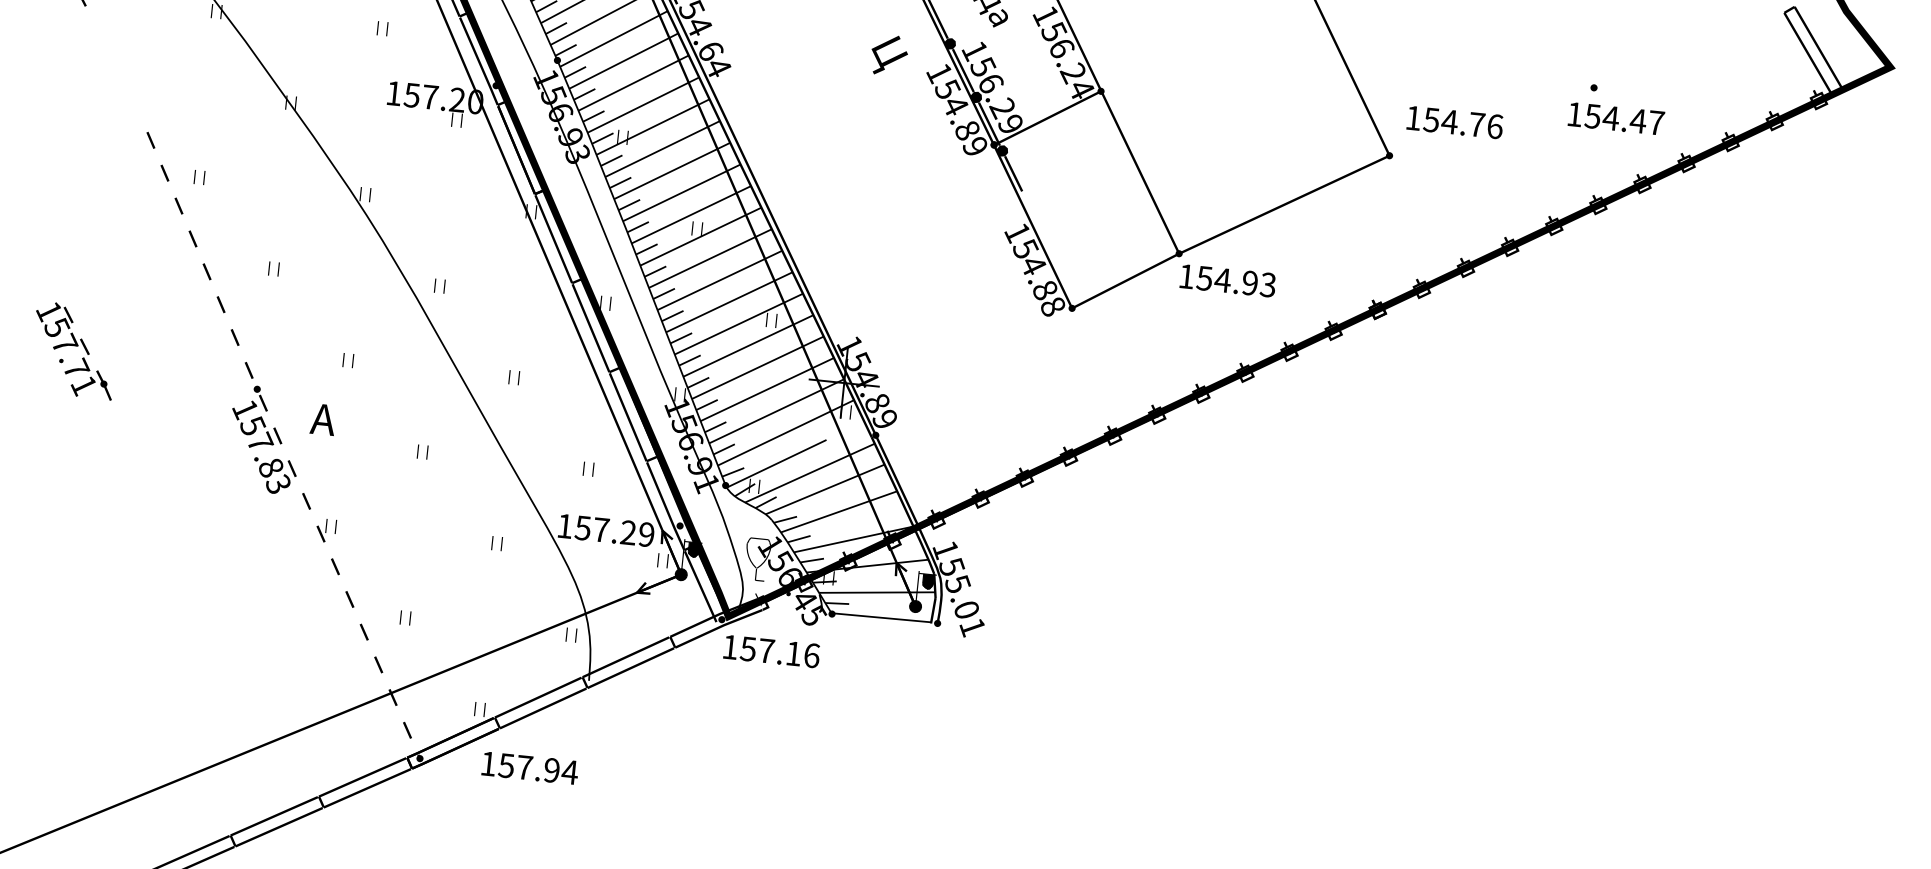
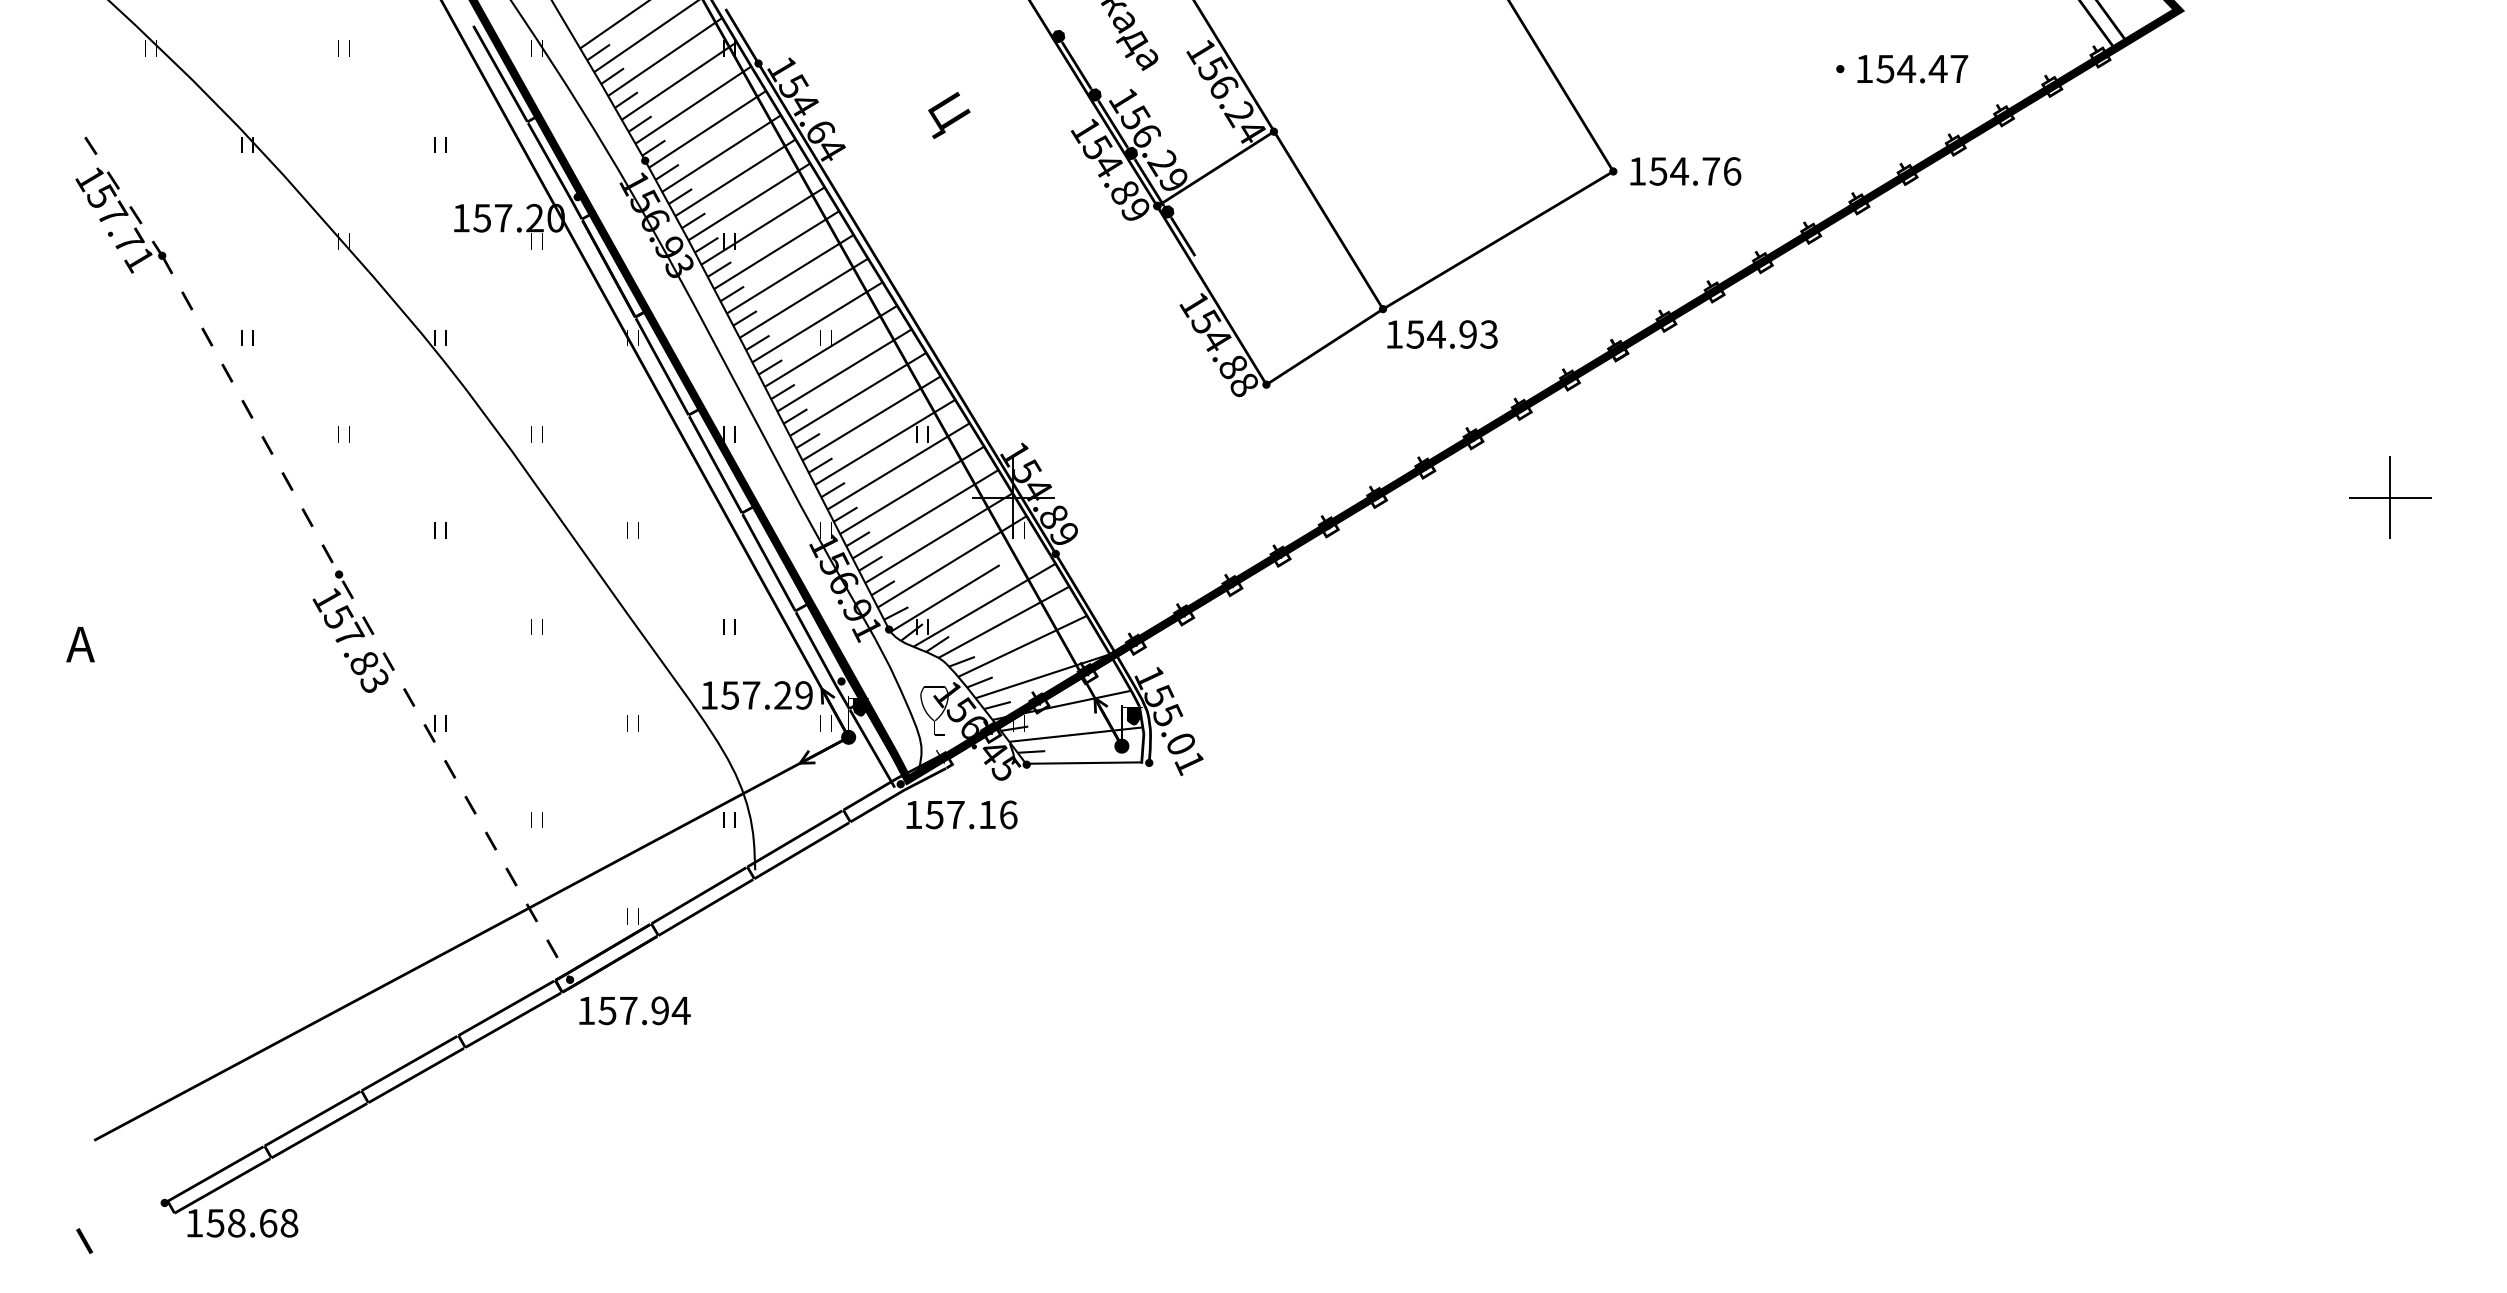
text: (889, 54) -> (949, 114), moved
text: (1616, 119) -> (1912, 69), moved
text: (1454, 122) -> (1685, 171), moved
text: (74, 350) -> (124, 220), moved
text: (323, 419) -> (80, 644), moved
text: (529, 767) -> (634, 1010), moved

